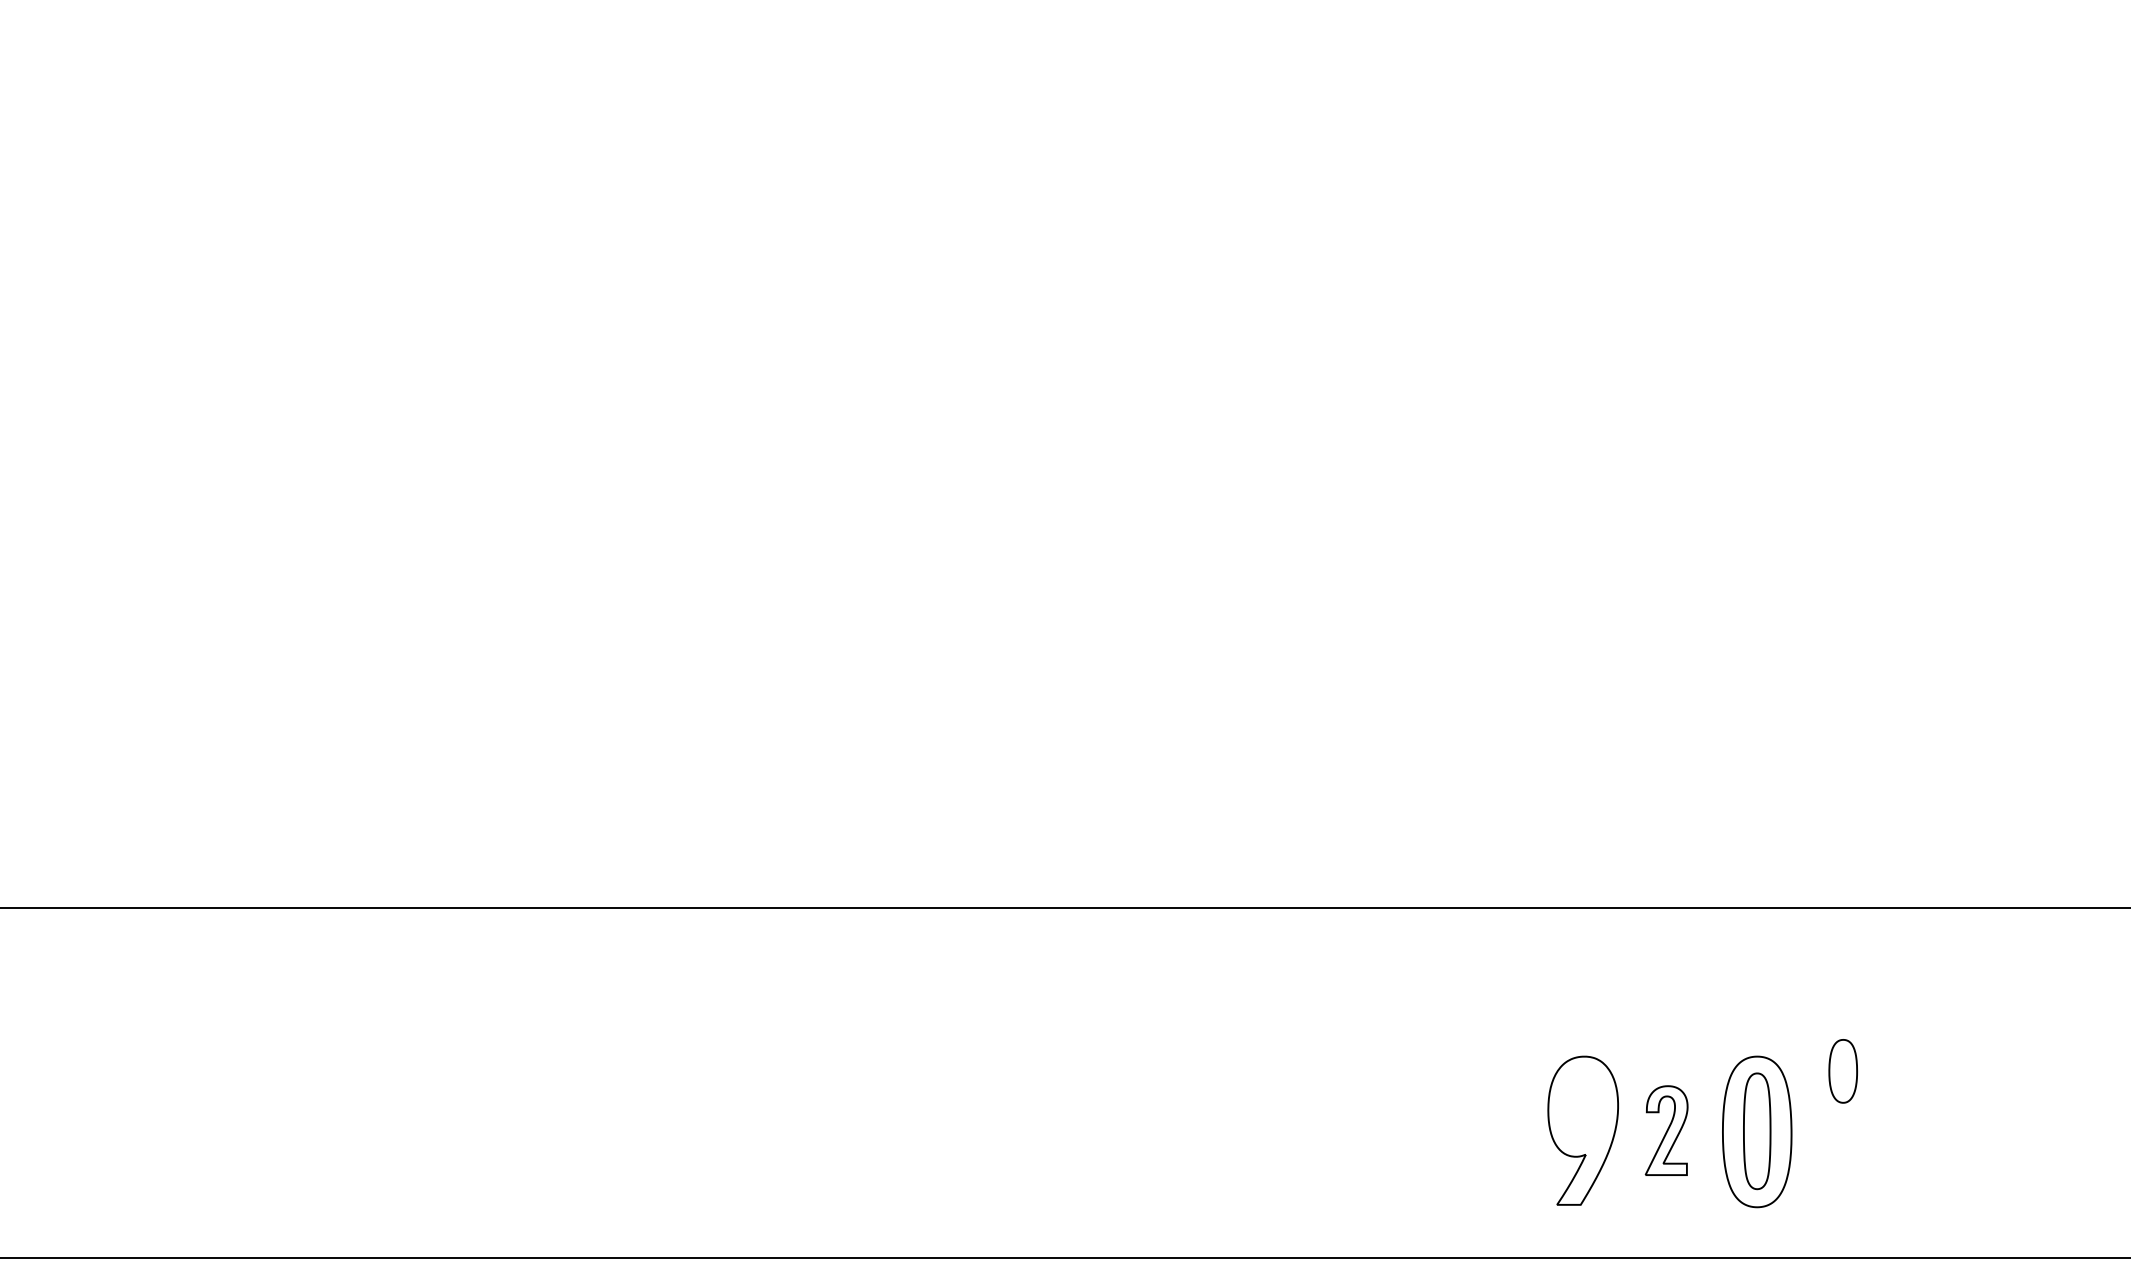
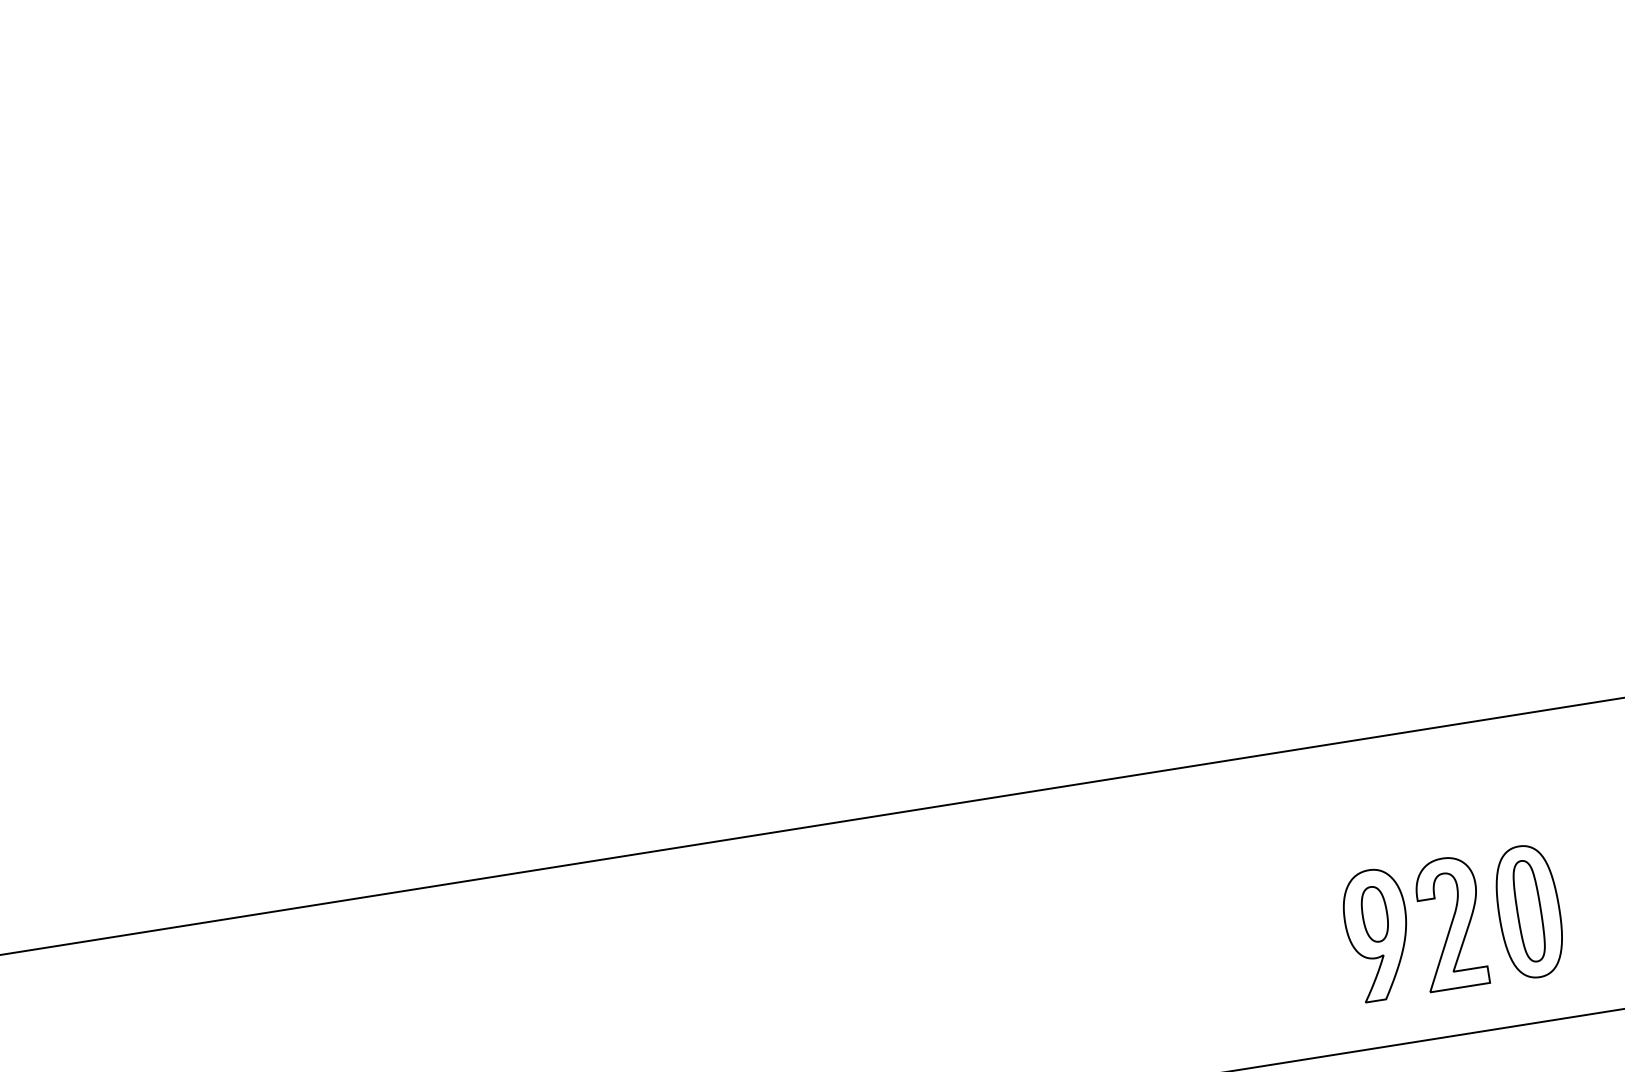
part: (1842, 1071) -> (1374, 914), moved
part: (1666, 1130) -> (1450, 923), size x1.67

